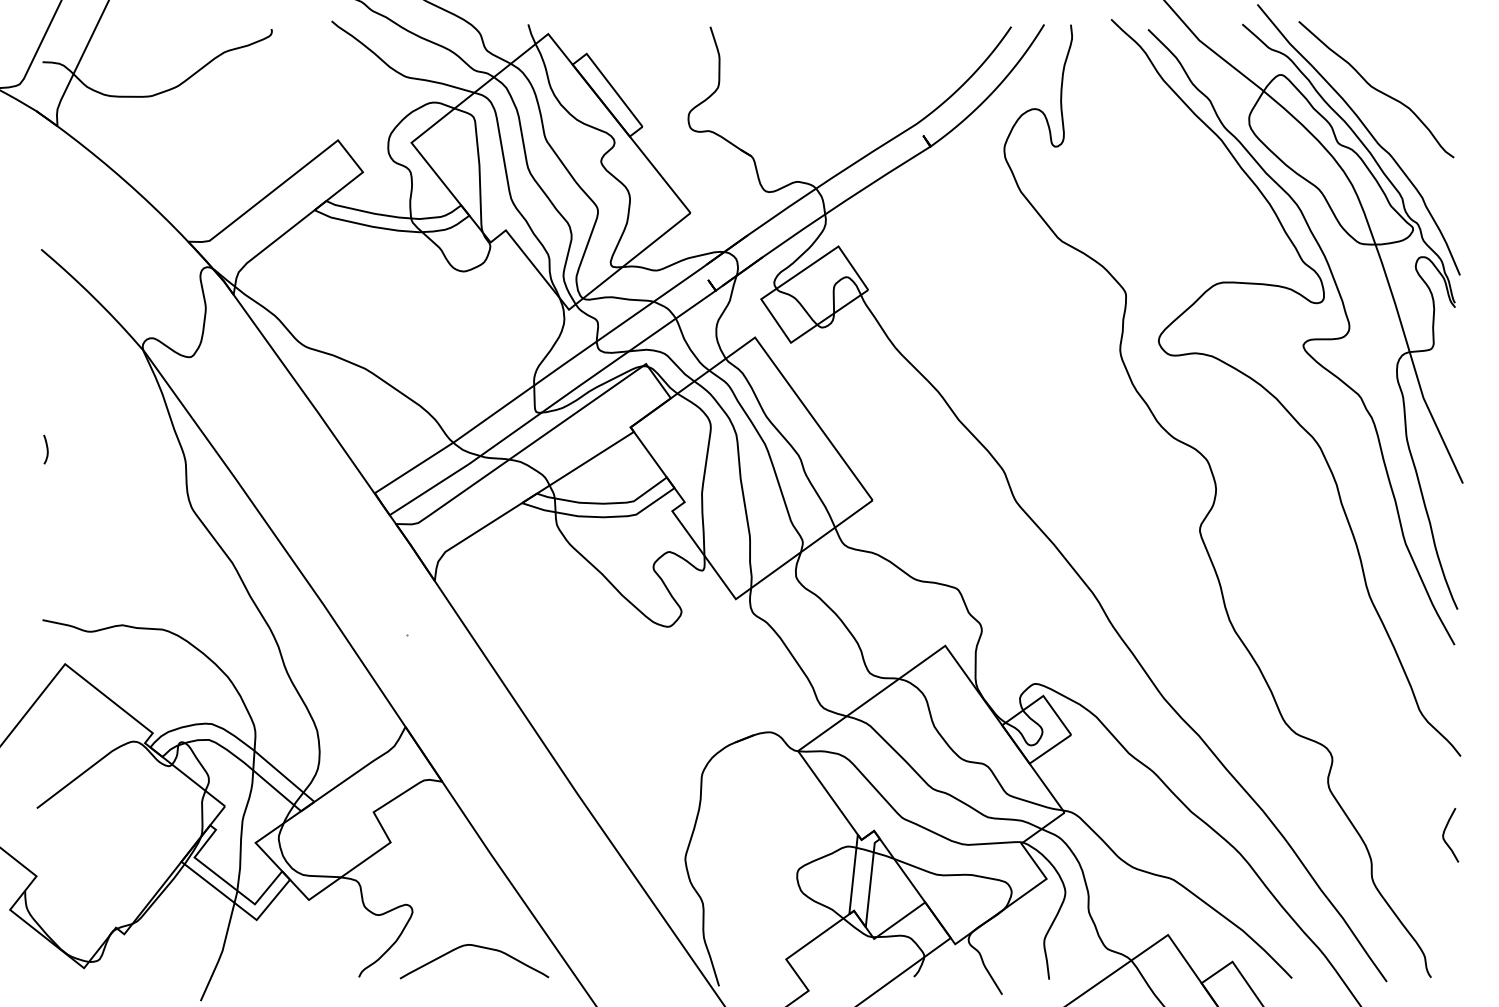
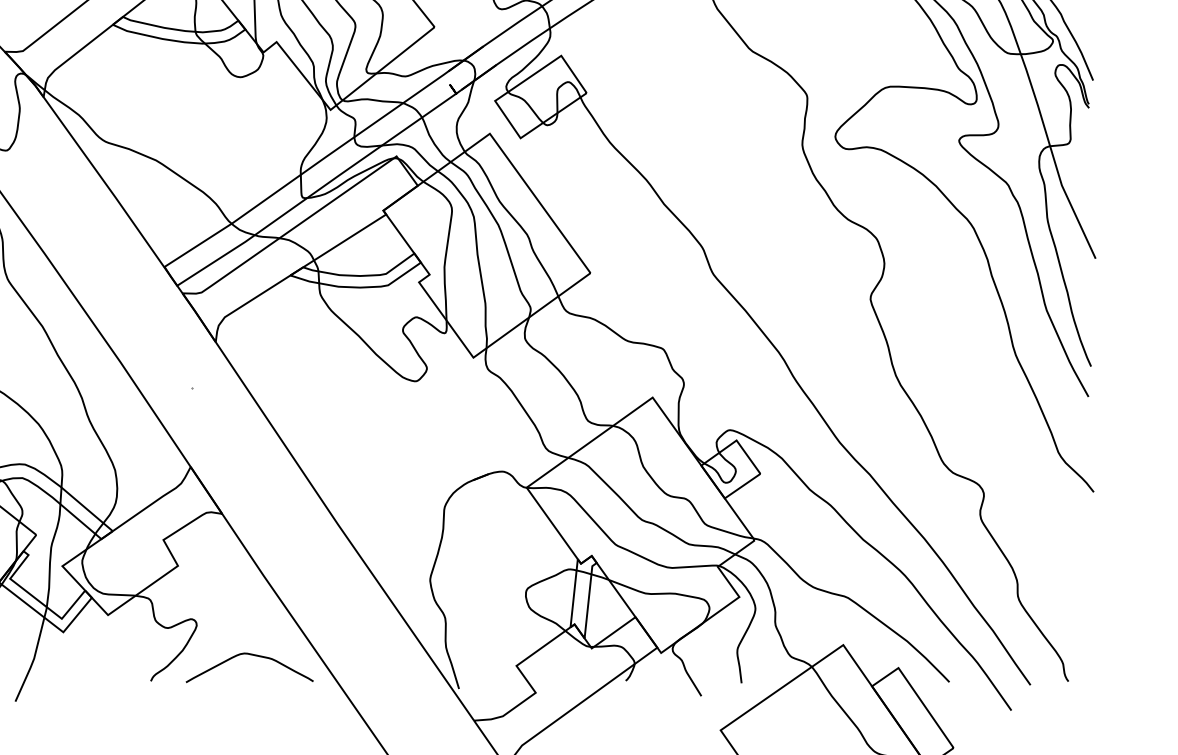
curve: (1444, 834) -> (1079, 559), removed

